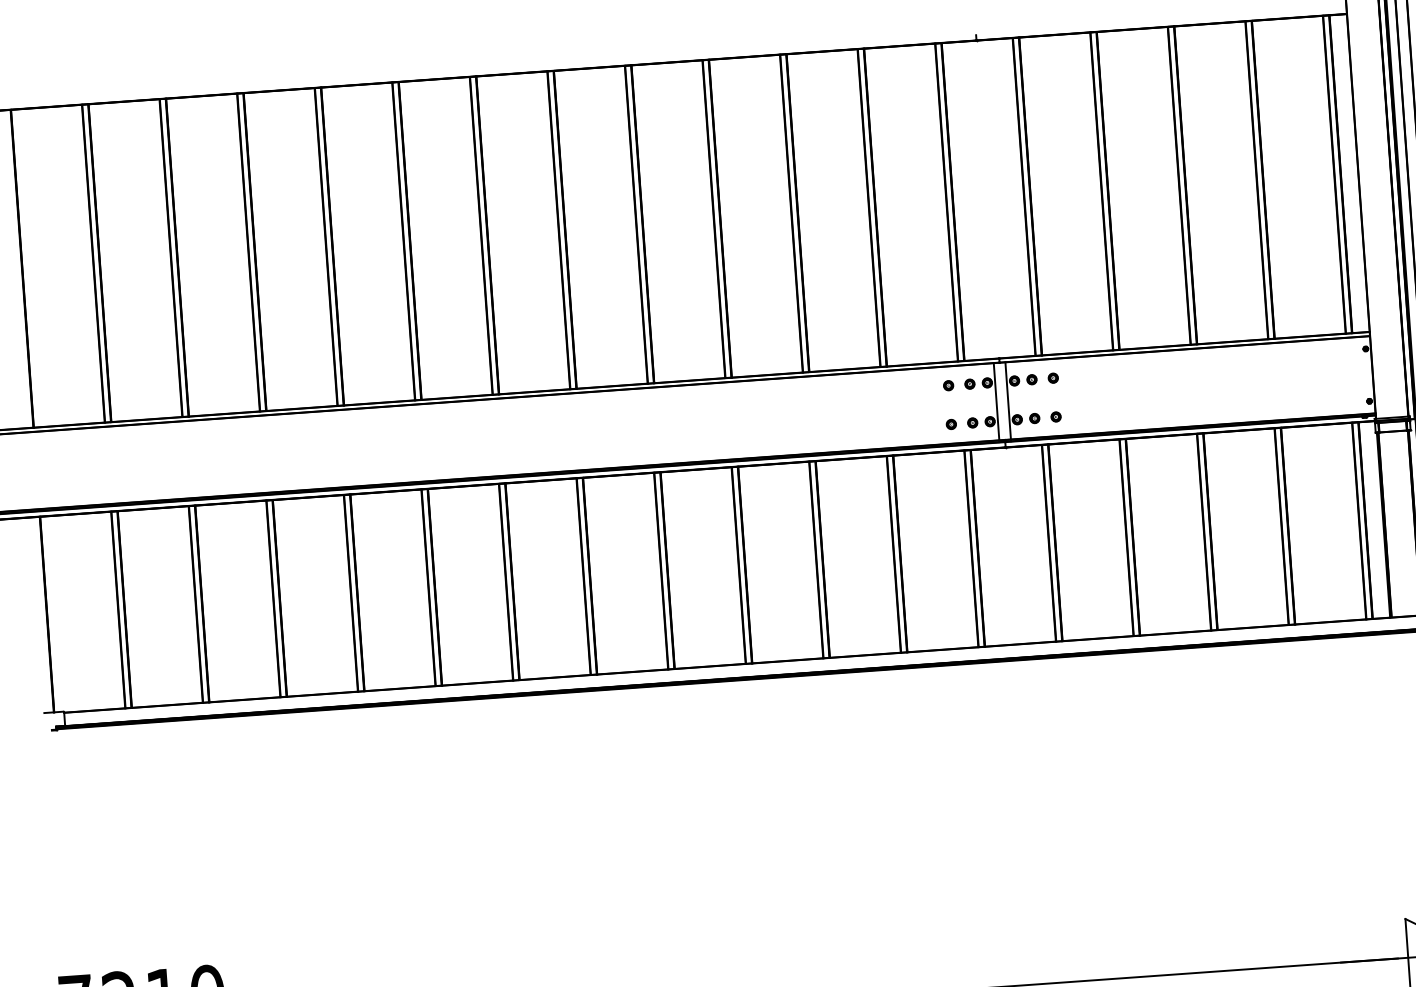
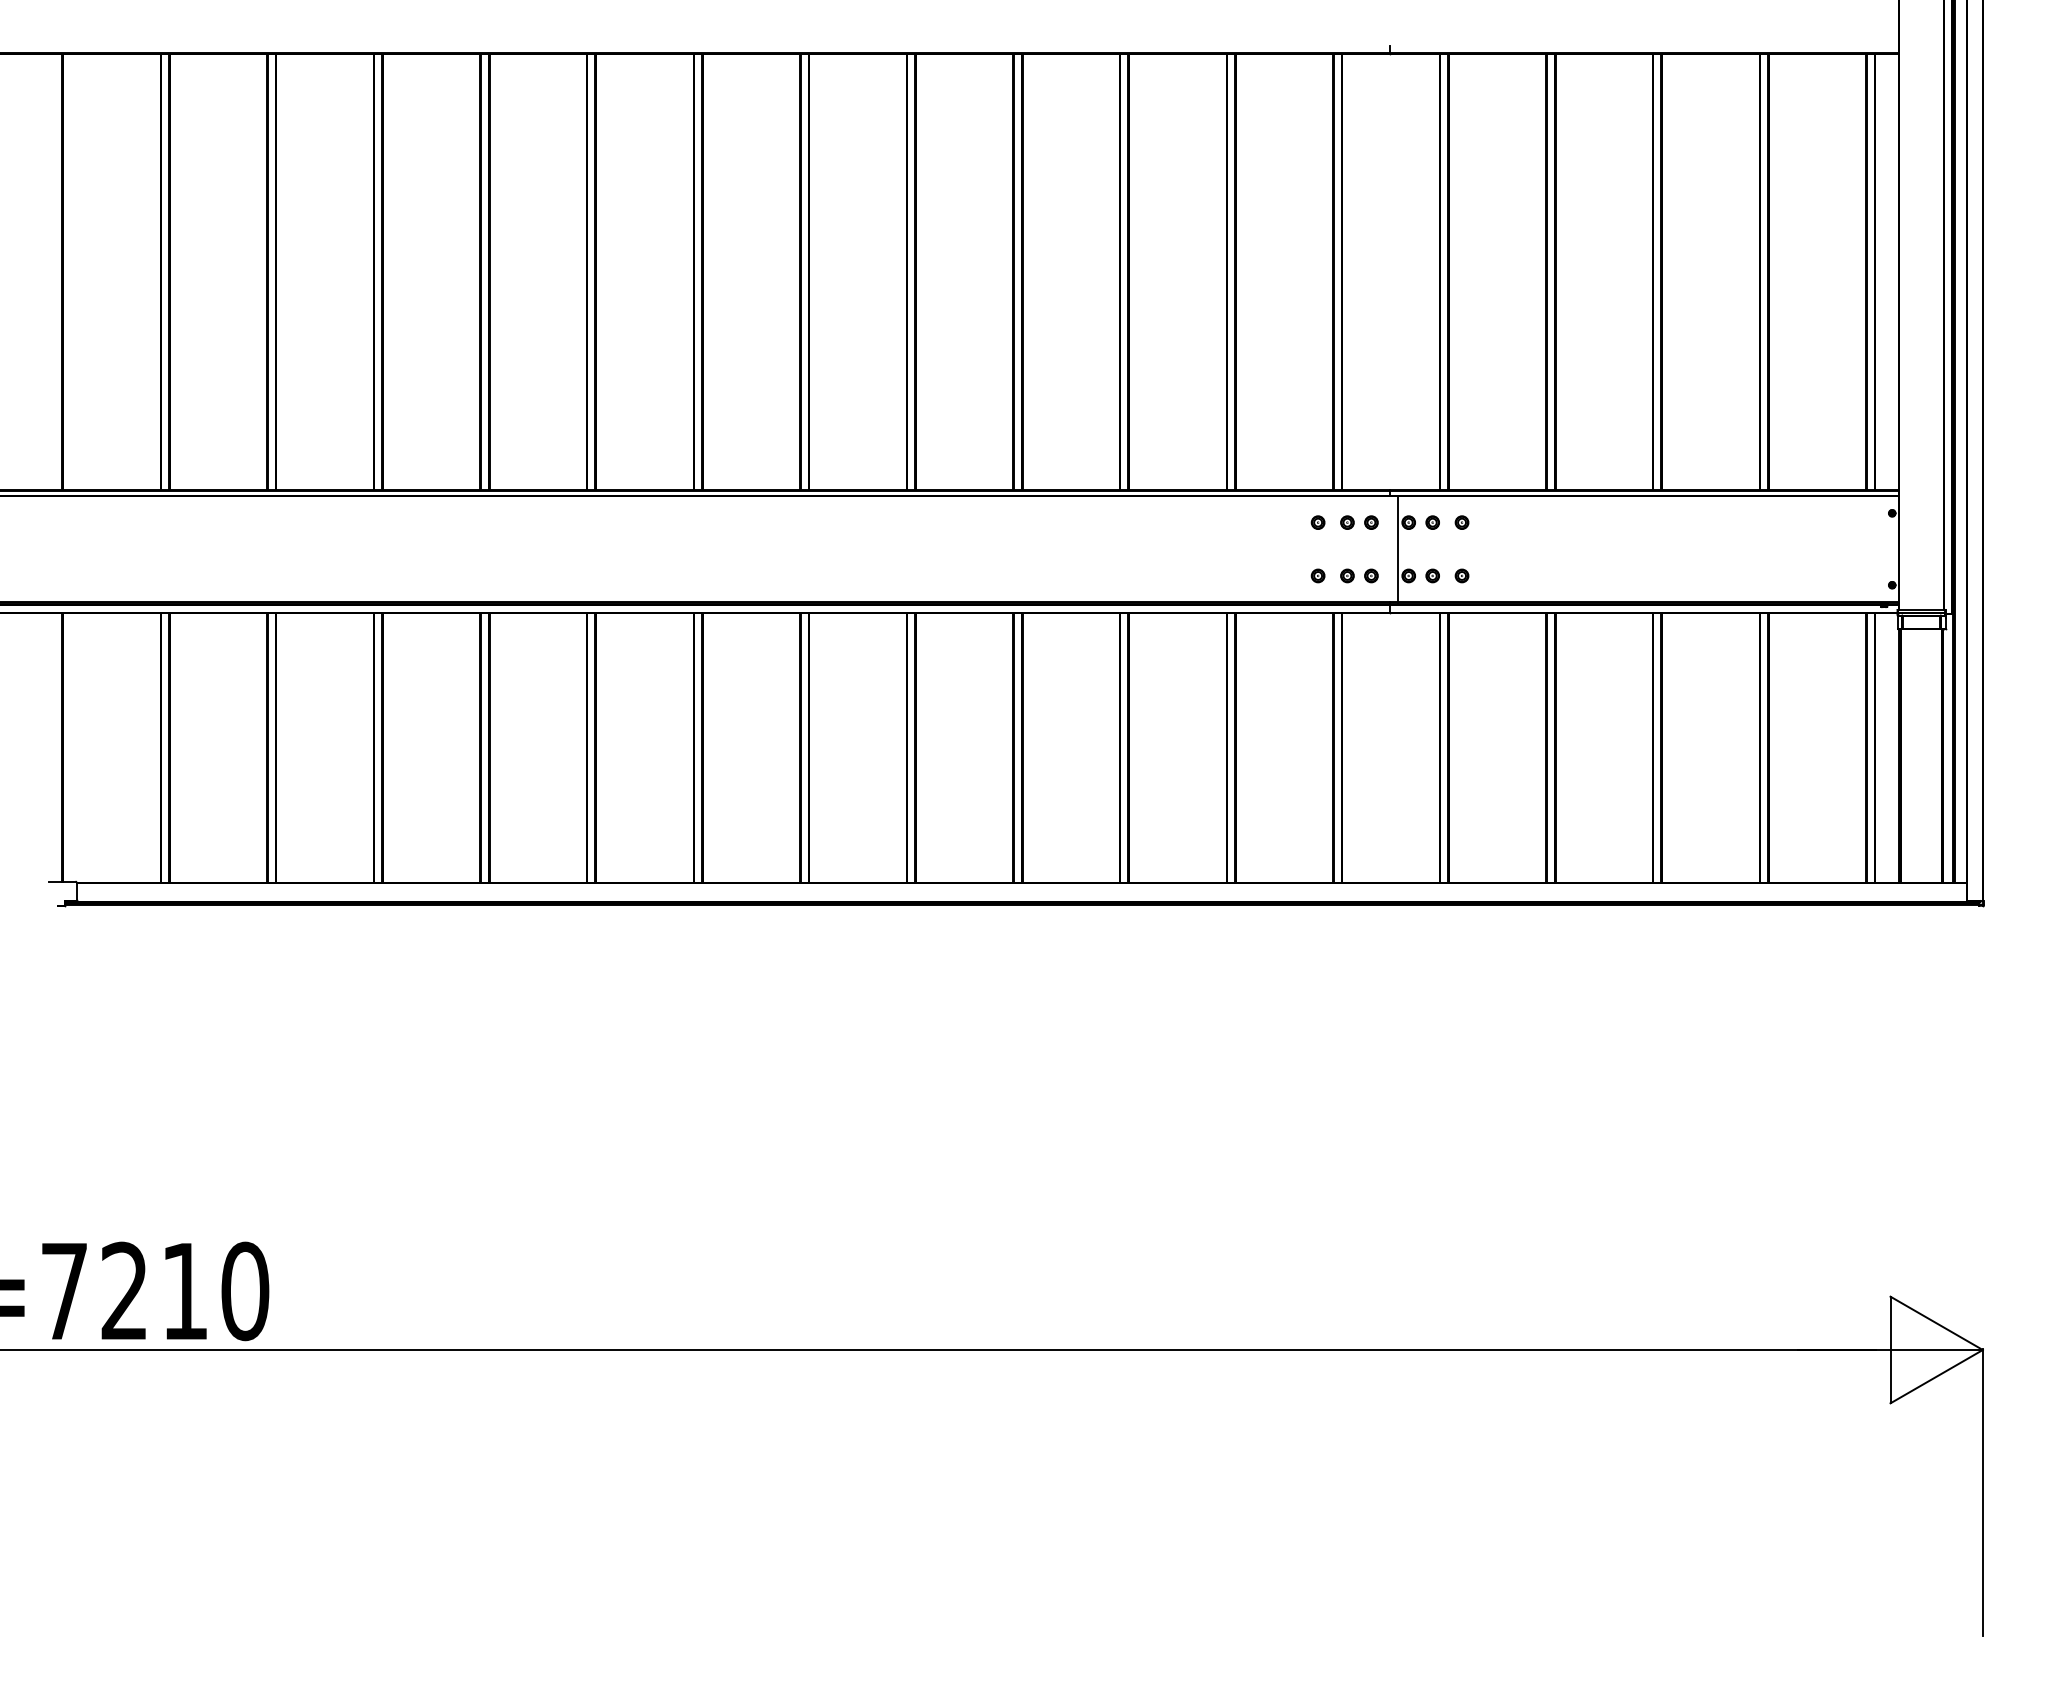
line: (996, 402) -> (1382, 550), removed

